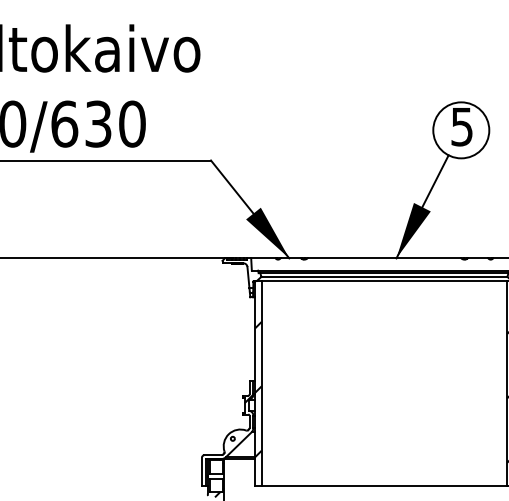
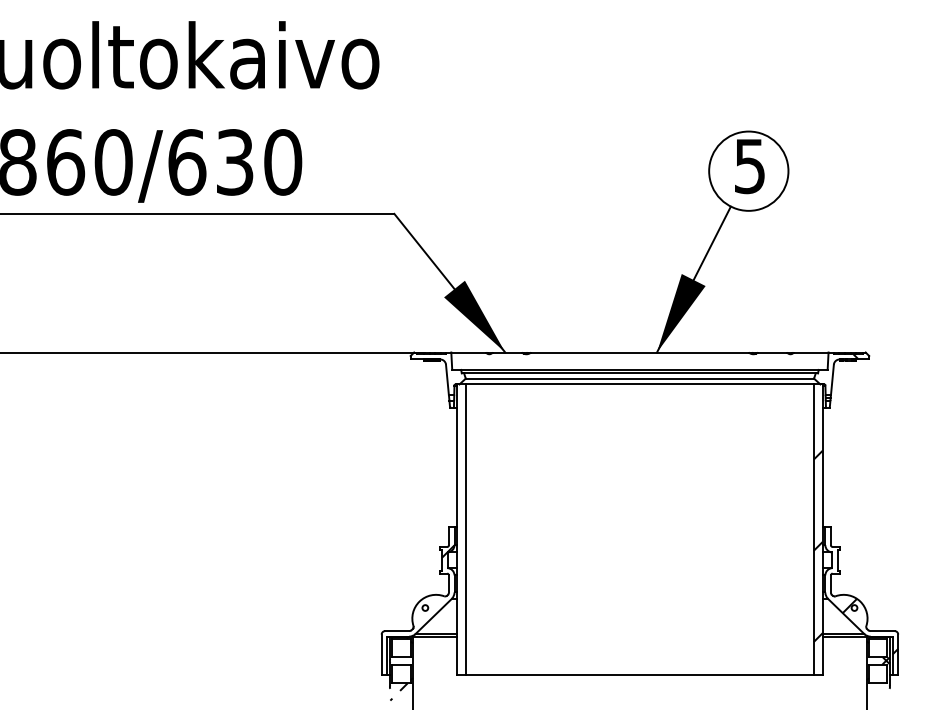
hatch: (258, 389) -> (461, 537), removed

